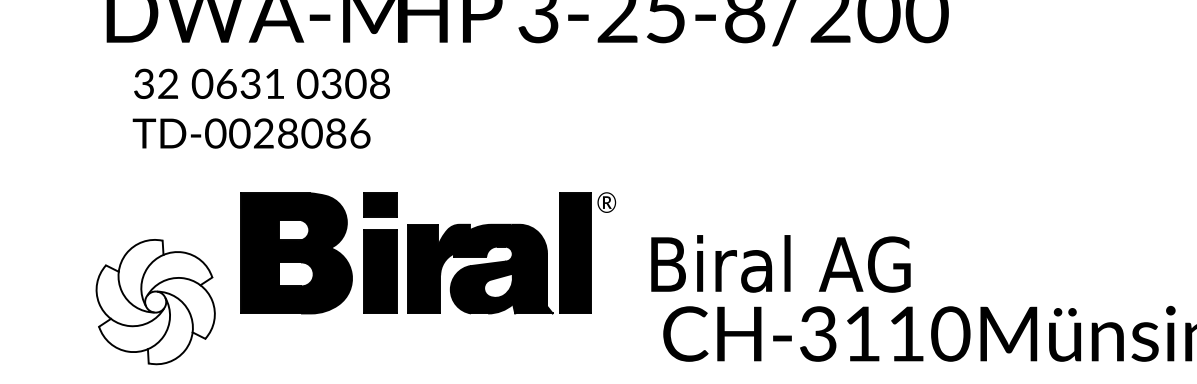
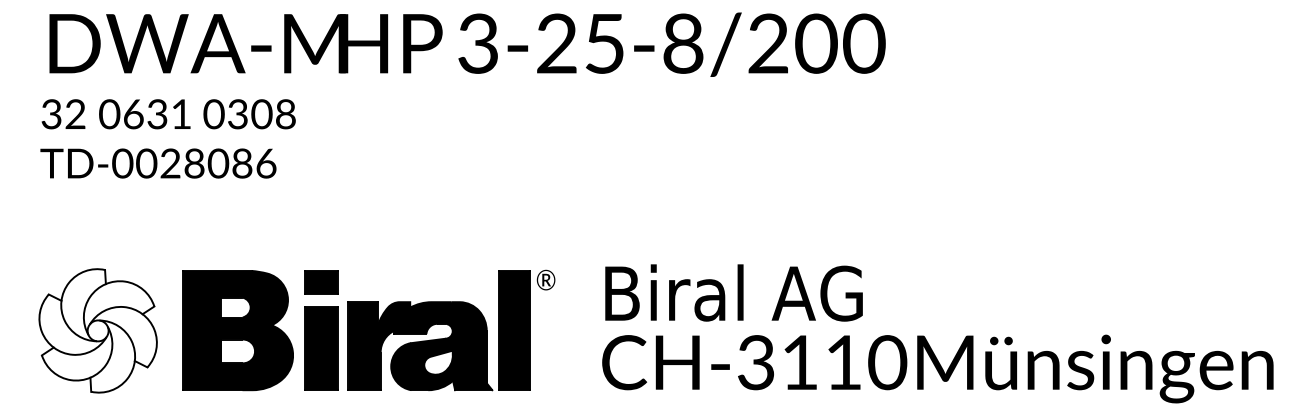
text: (260, 108) -> (167, 138), moved
part: (427, 253) -> (368, 330), moved
text: (780, 263) -> (733, 292), moved

